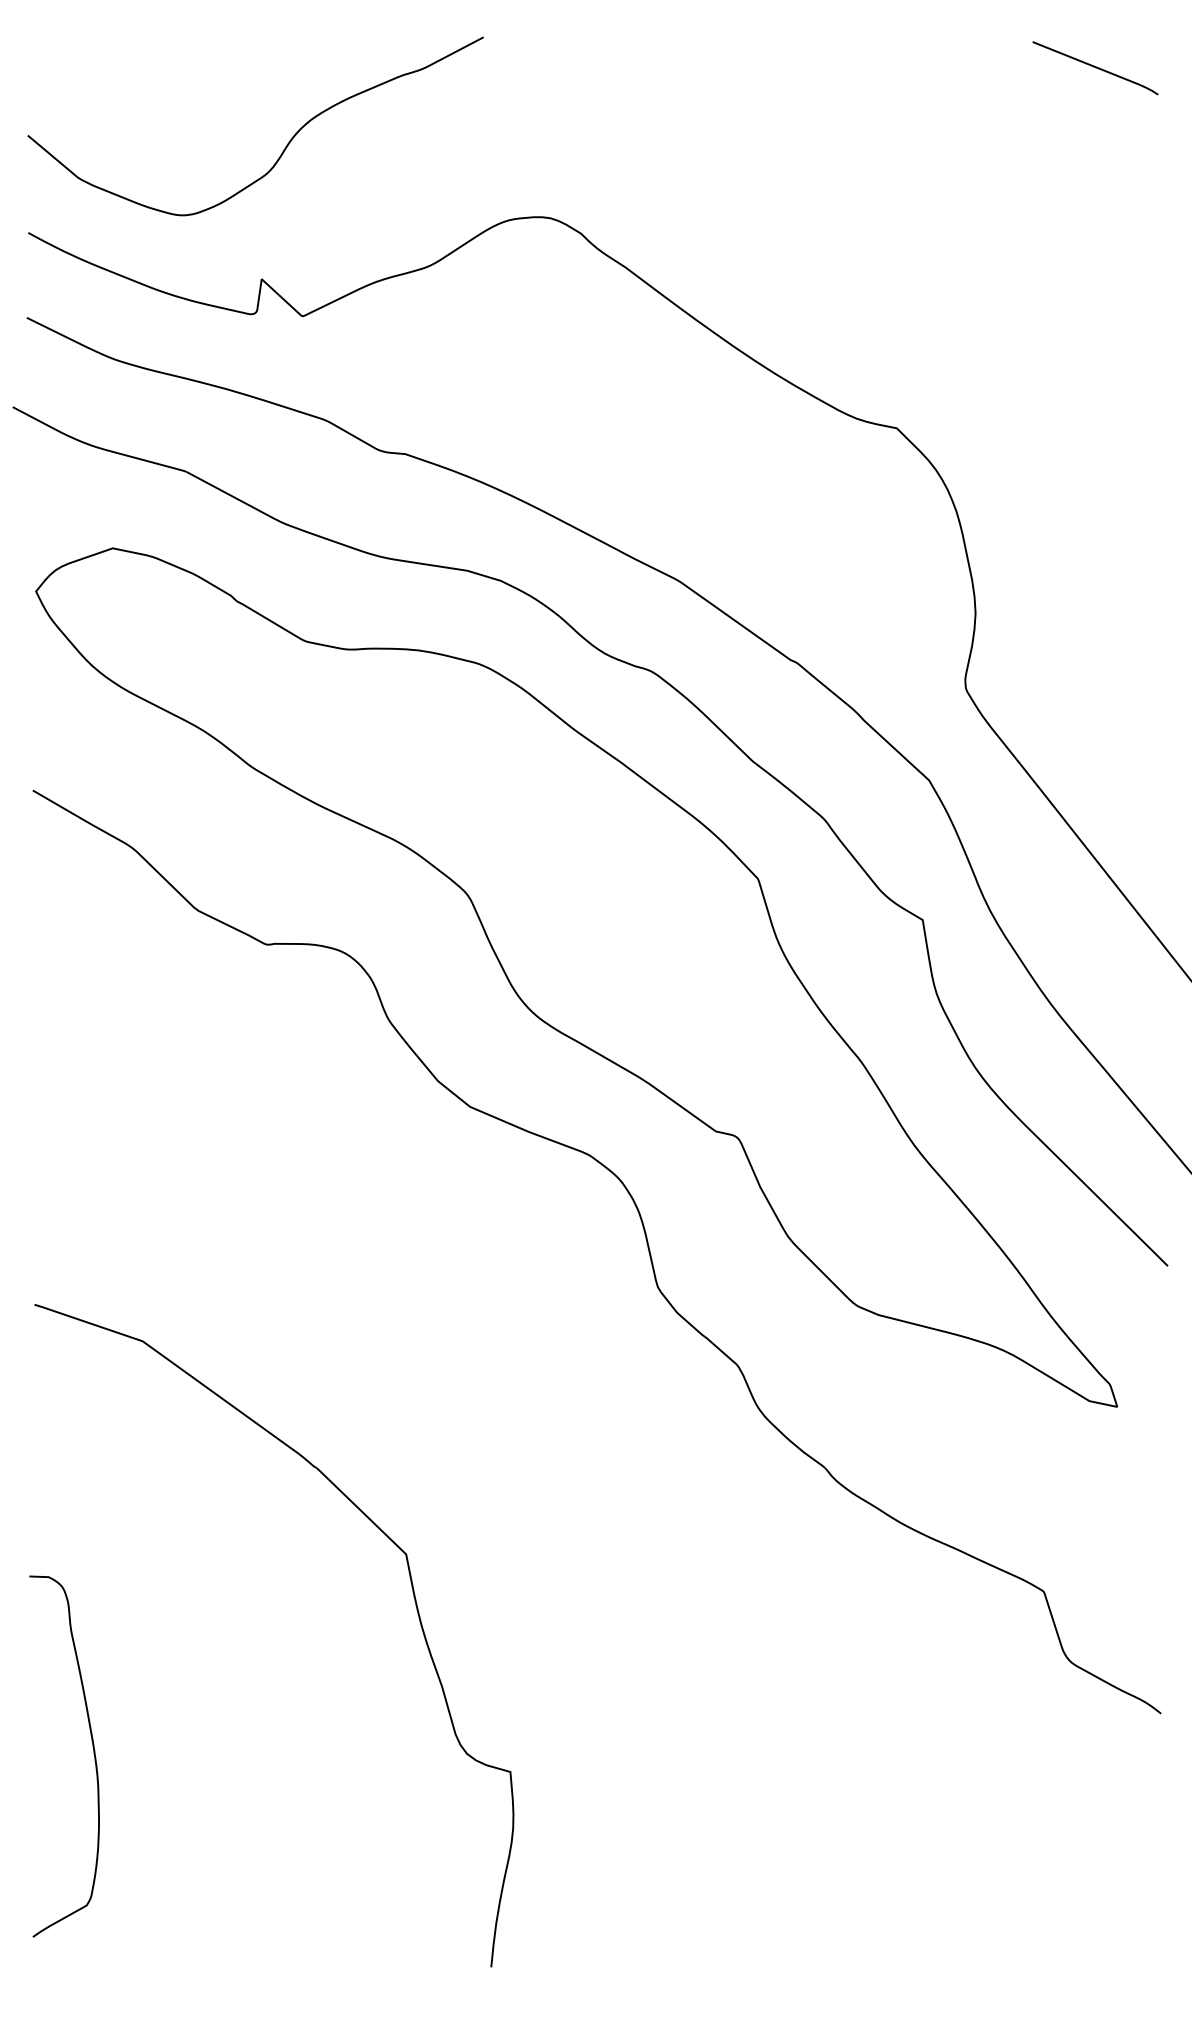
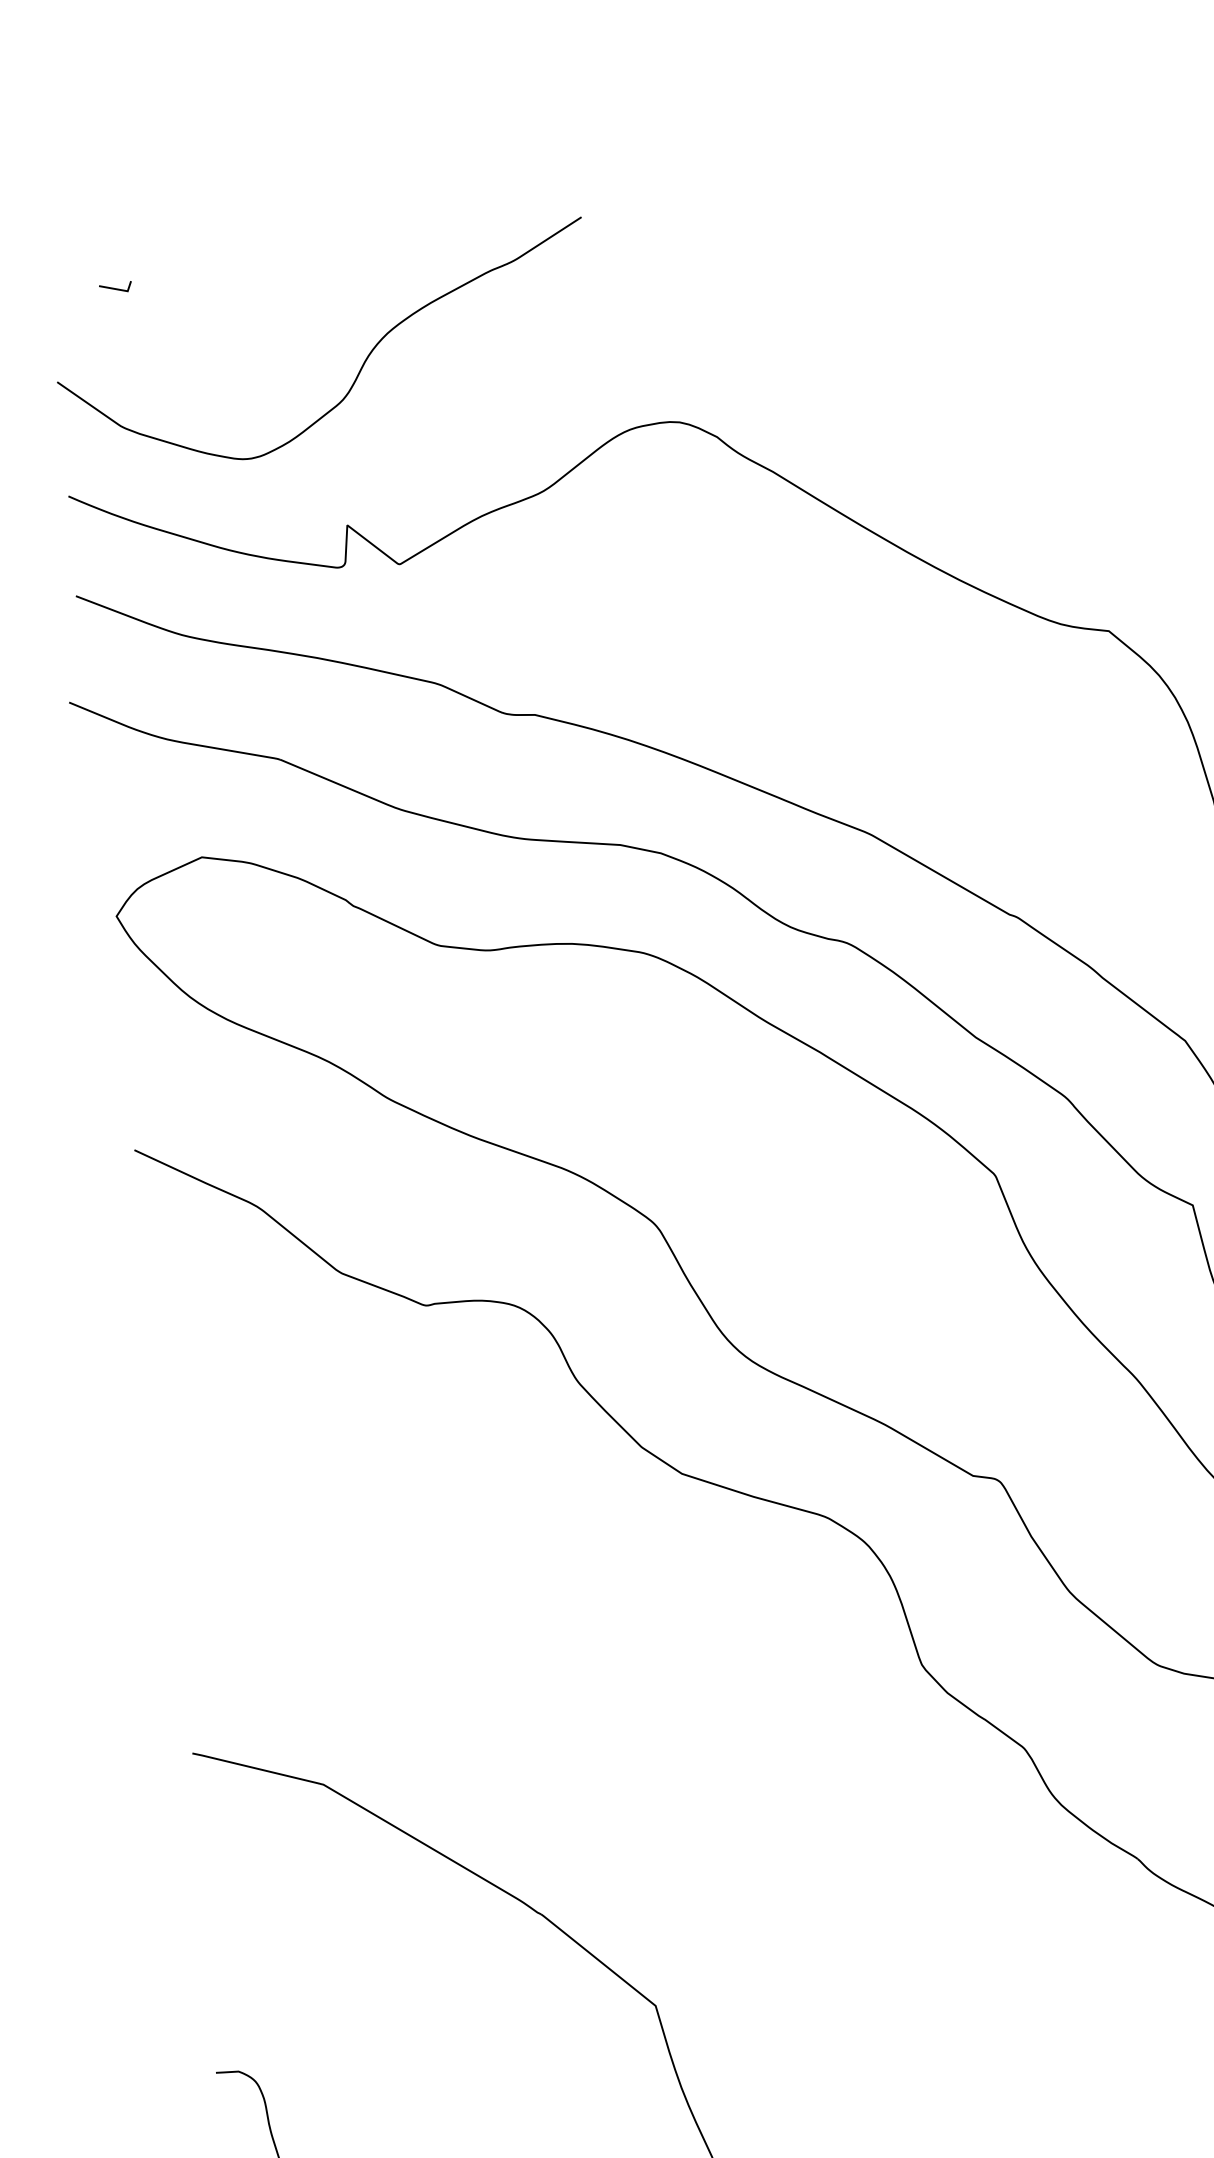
line: (84, 60) -> (115, 287), added

